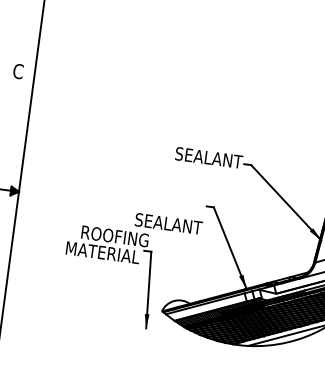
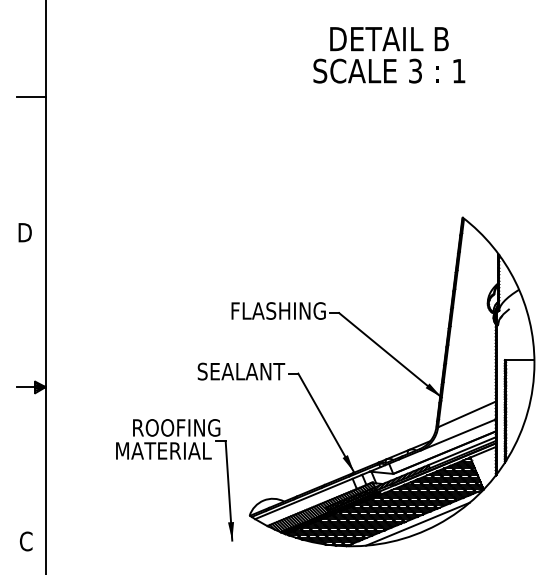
text: (18, 71) -> (24, 232), C -> D
text: (205, 157) -> (279, 310), SEALANT -> FLASHING
text: (168, 223) -> (241, 371), moved

